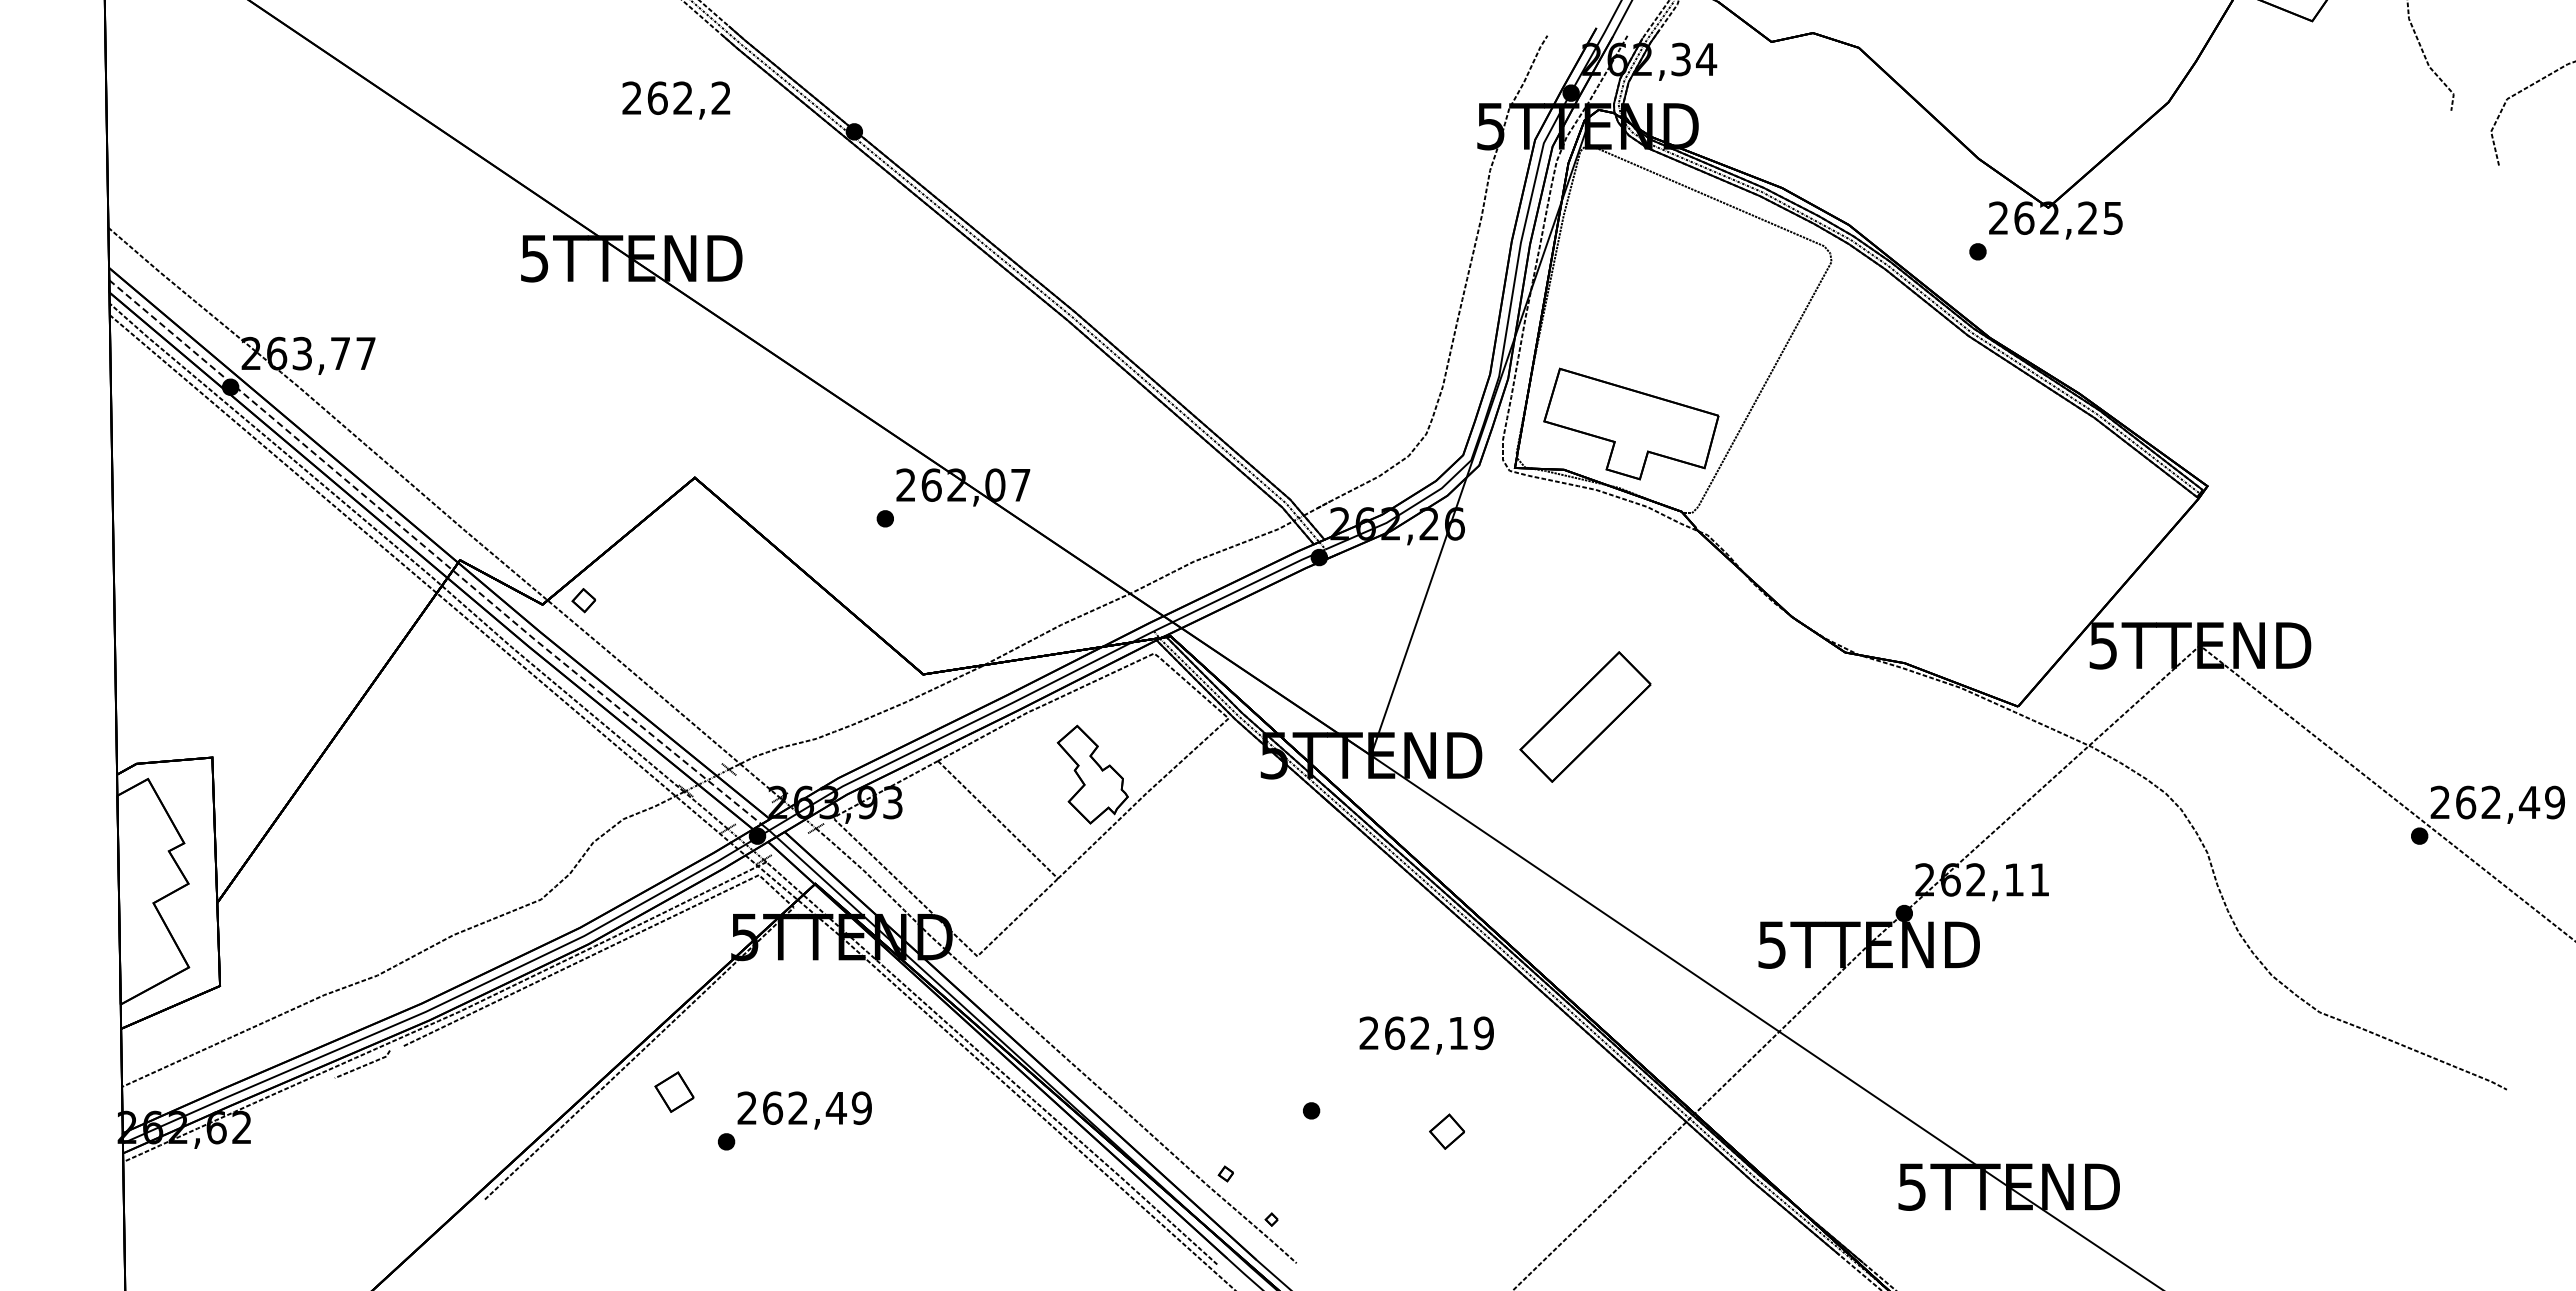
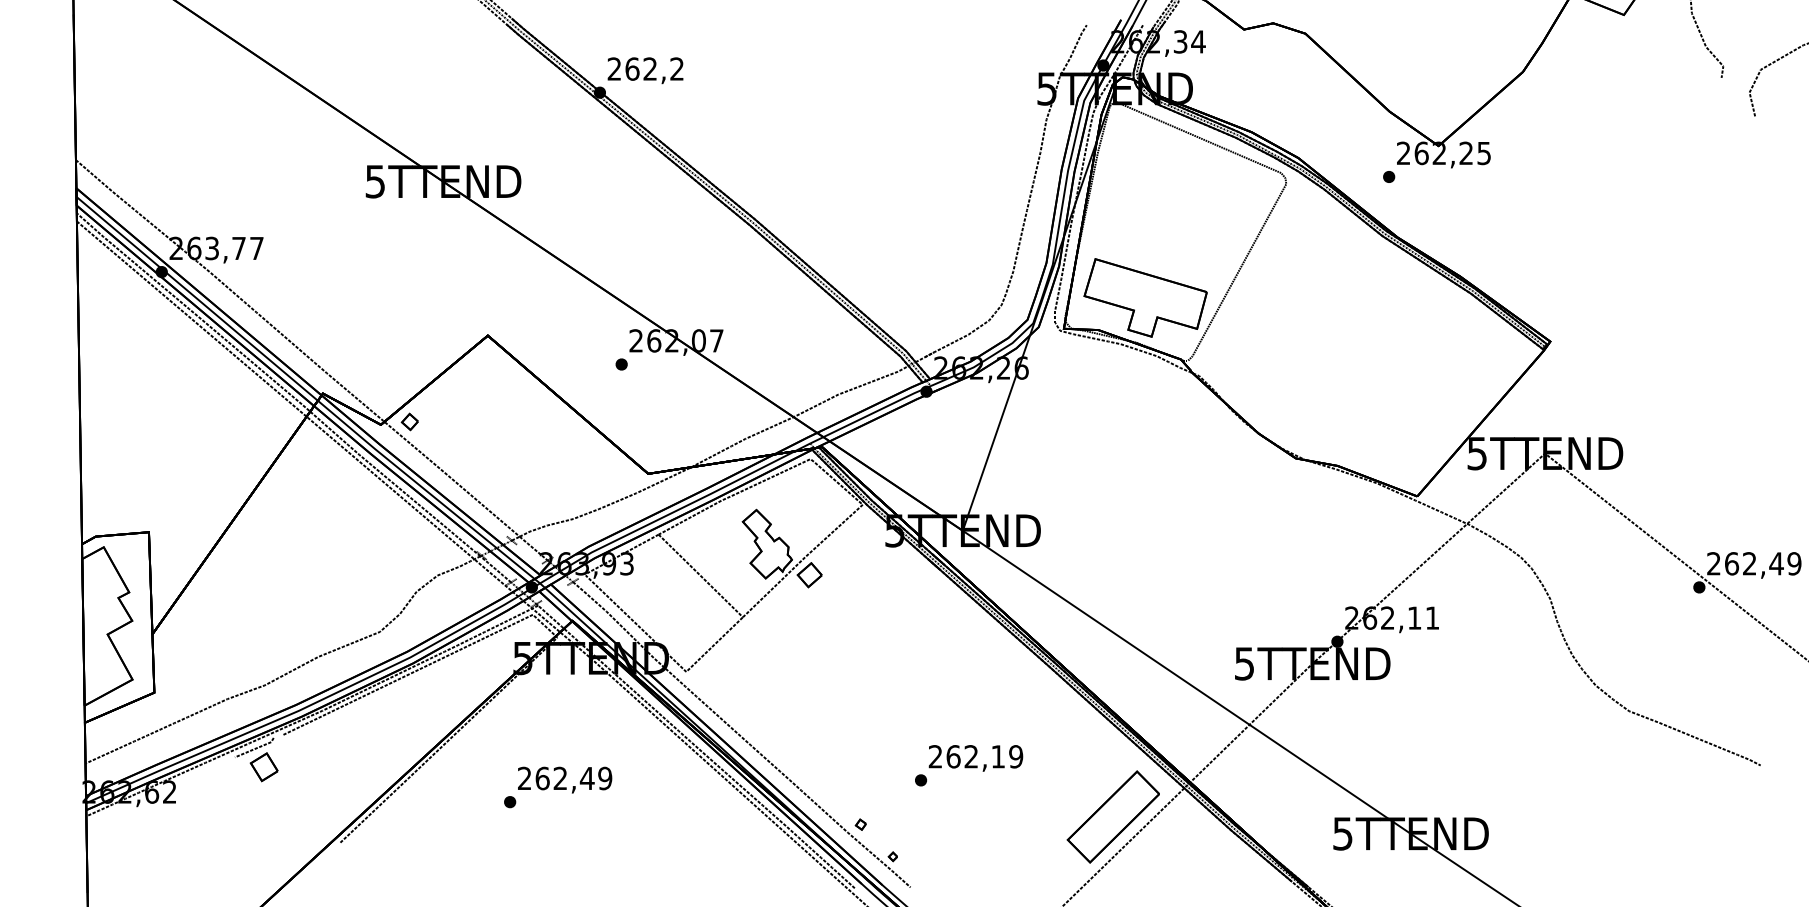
text: (676, 100) -> (645, 70), moved
line: (434, 554) -> (305, 389), dashed -> solid
part: (1585, 716) -> (1113, 816), moved
text: (1426, 1035) -> (975, 758), moved
part: (674, 1091) -> (264, 766), moved
part: (1446, 1131) -> (809, 575), moved

